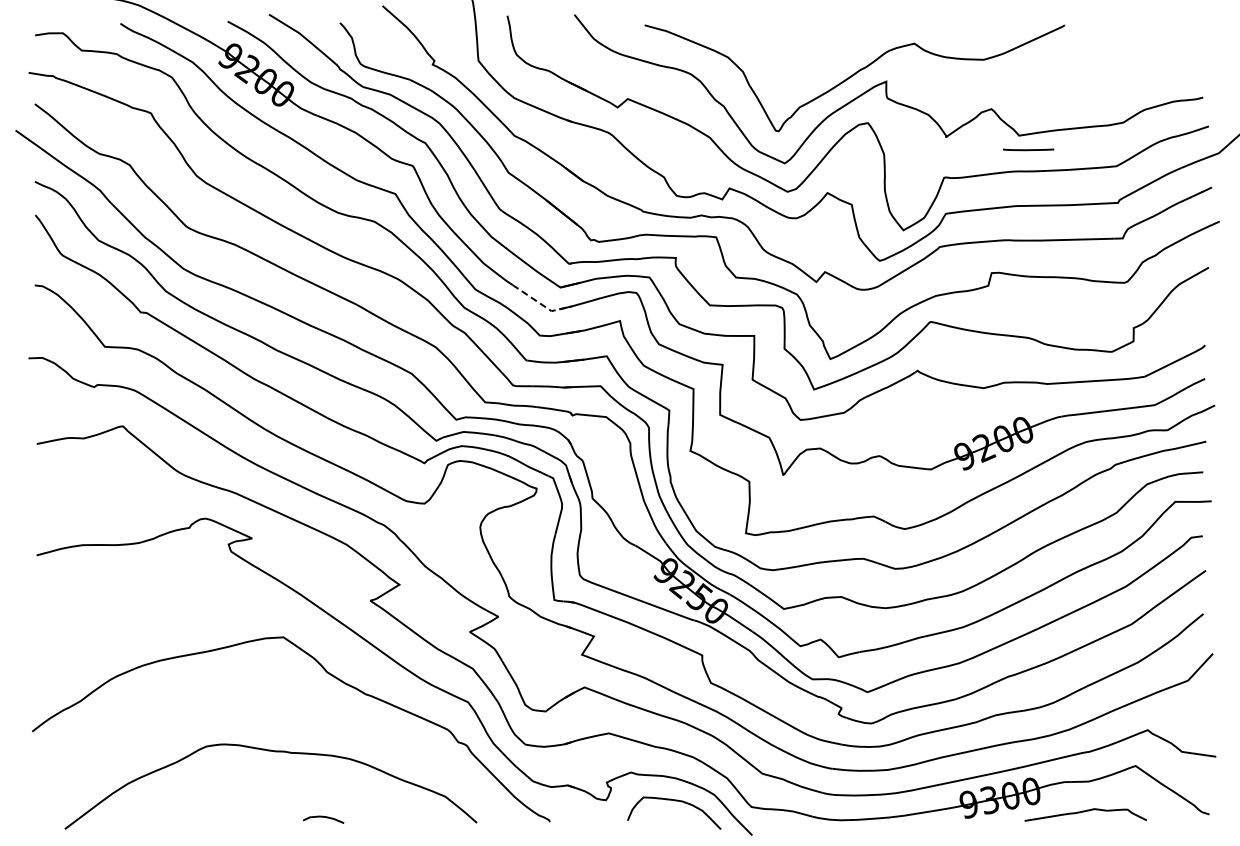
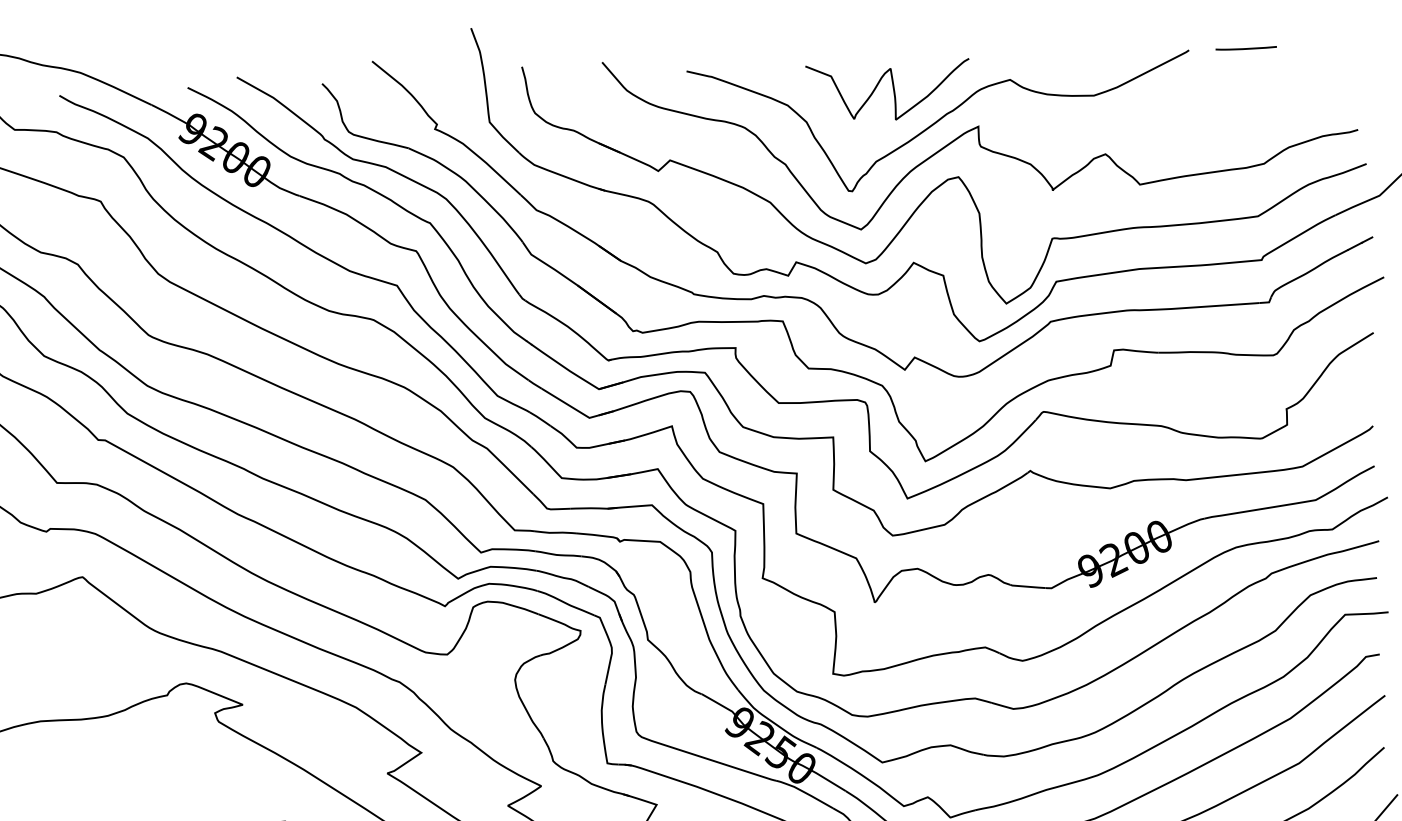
curve: (816, 48) -> (893, 90), added
curve: (1028, 149) -> (1246, 48), moved
line: (542, 305) -> (578, 411), dashed -> solid

